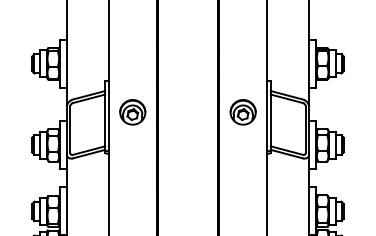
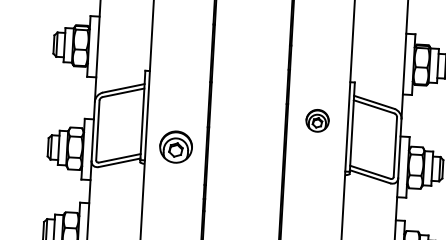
part: (132, 112) -> (175, 147), moved
part: (242, 112) -> (316, 120), size x0.7

